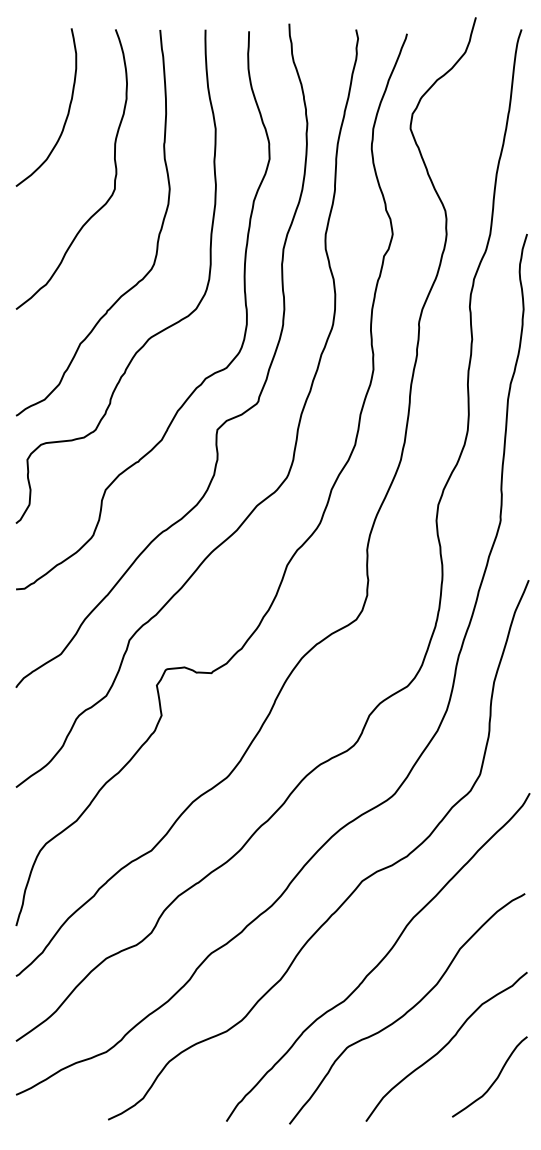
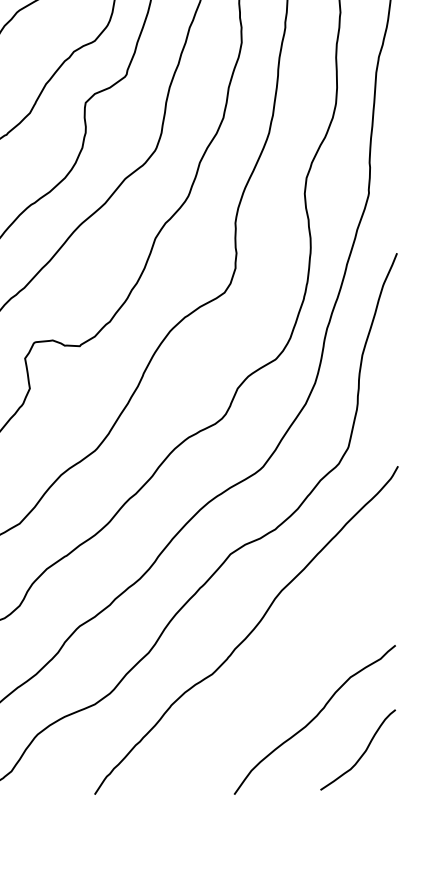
curve: (408, 1009) -> (276, 682), removed

